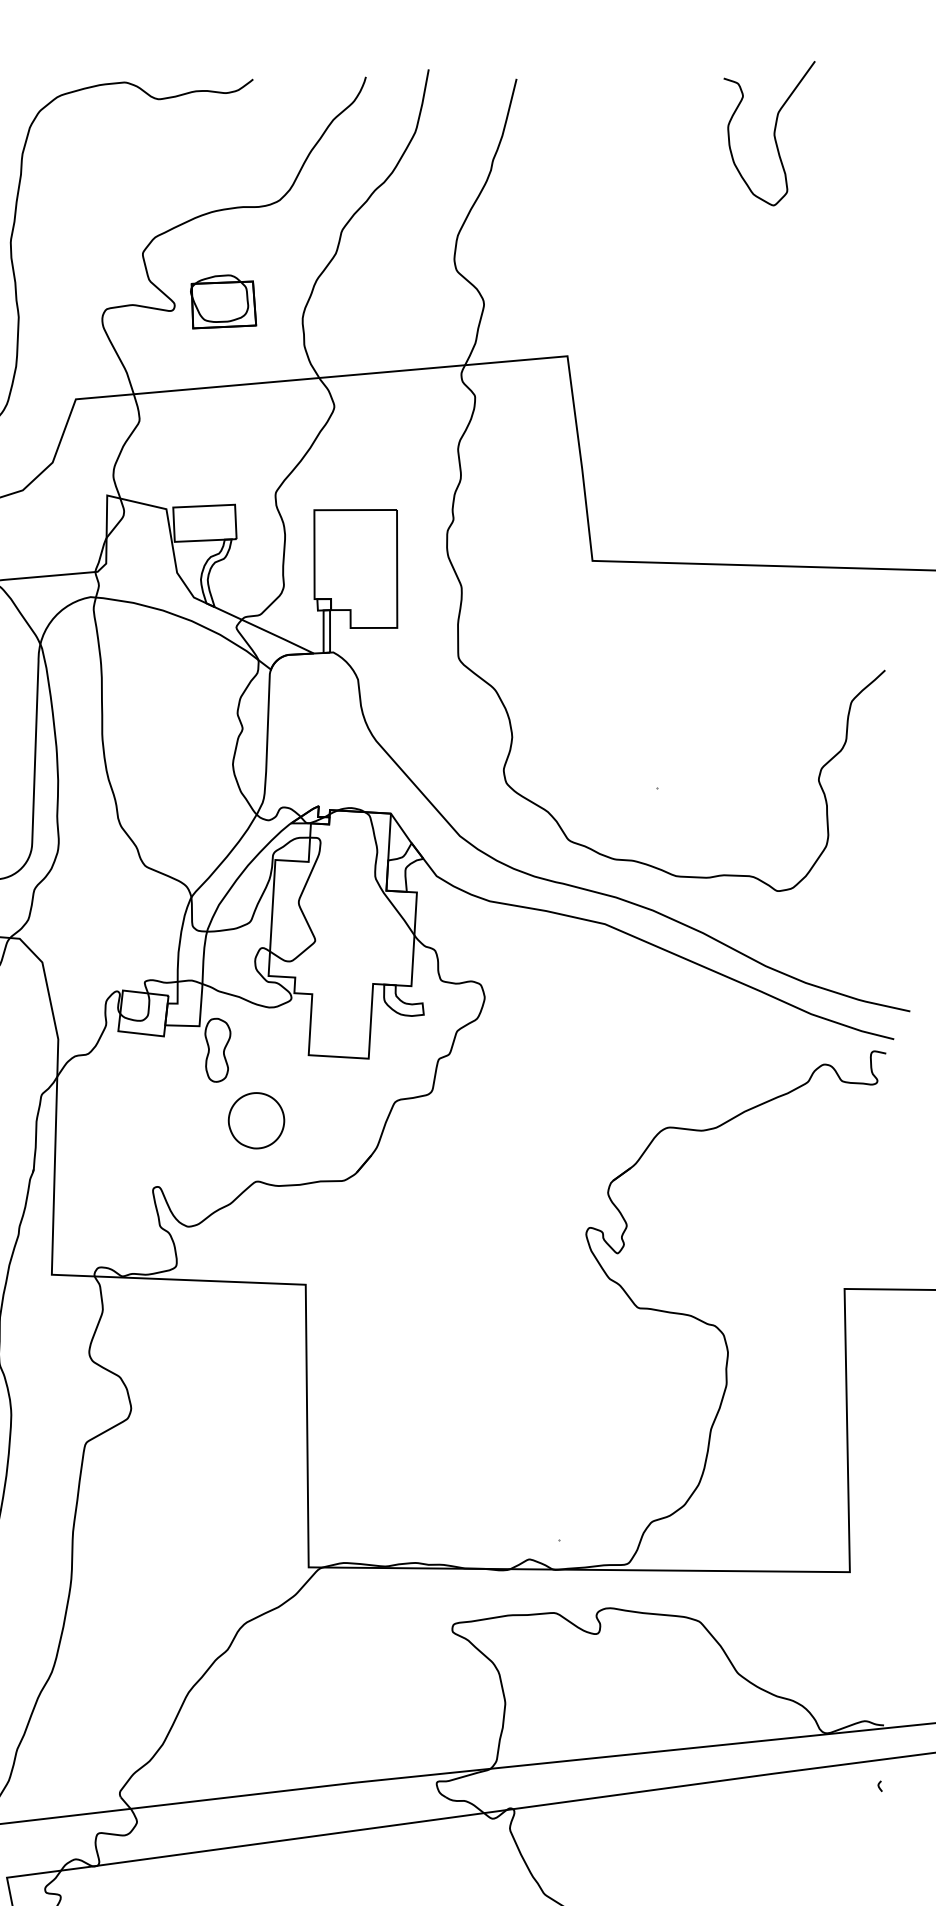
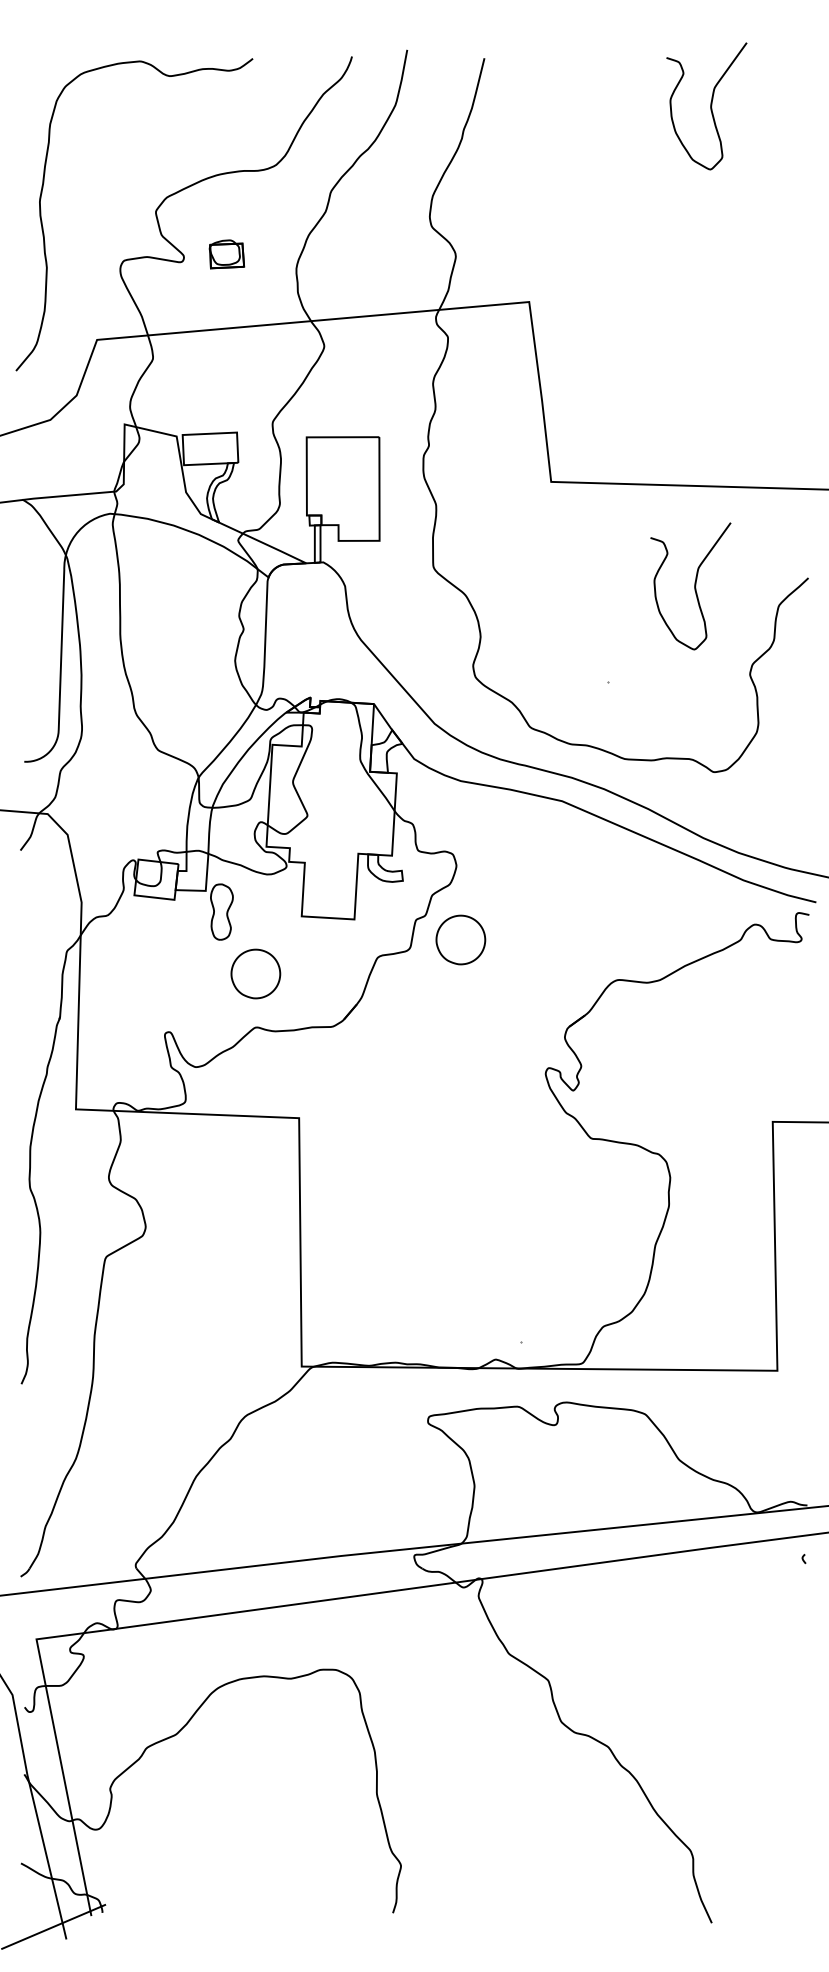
part: (223, 302) -> (226, 254), size x0.6
curve: (755, 679) -> (694, 586), added
part: (489, 1081) -> (460, 939), added

